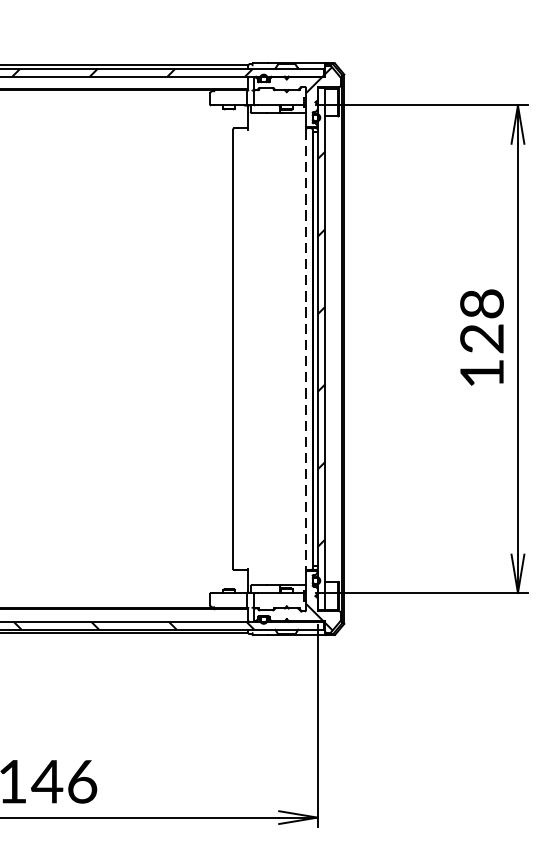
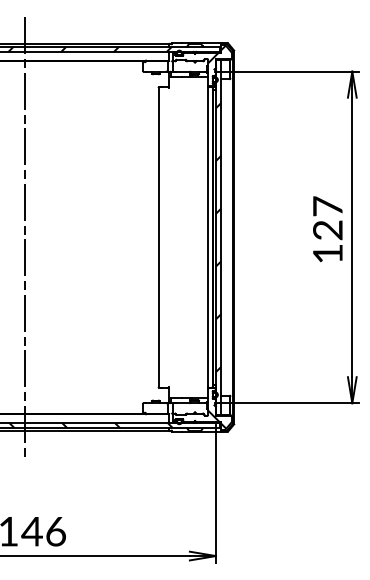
text: (481, 303) -> (327, 206), 128 -> 127
line: (37, 349) -> (25, 237), added
line: (306, 349) -> (208, 237), dashed -> solid

